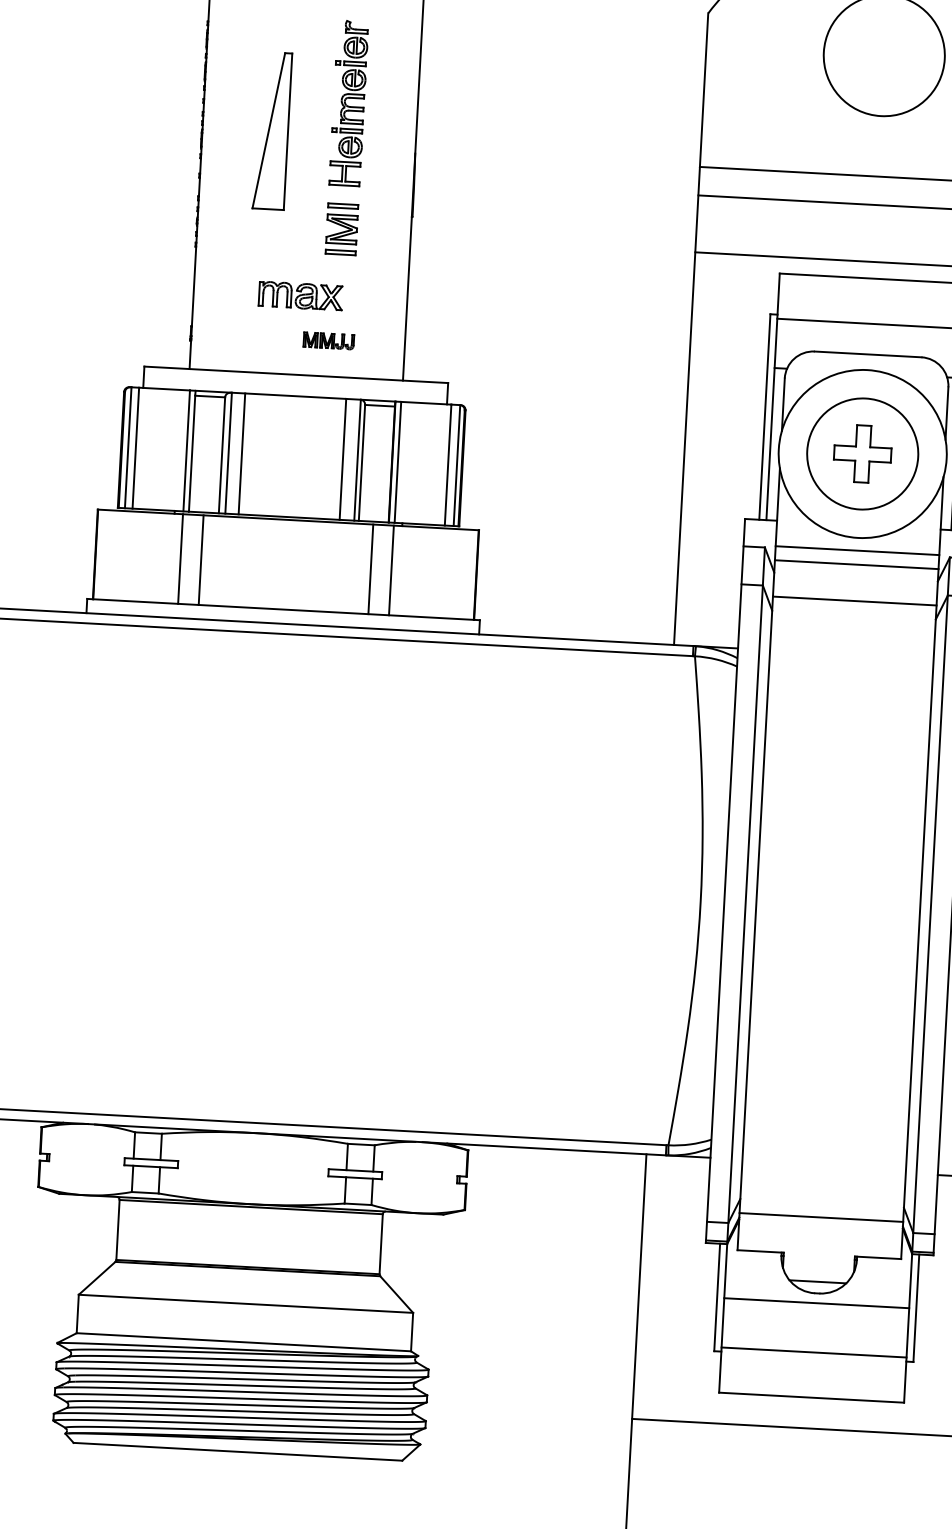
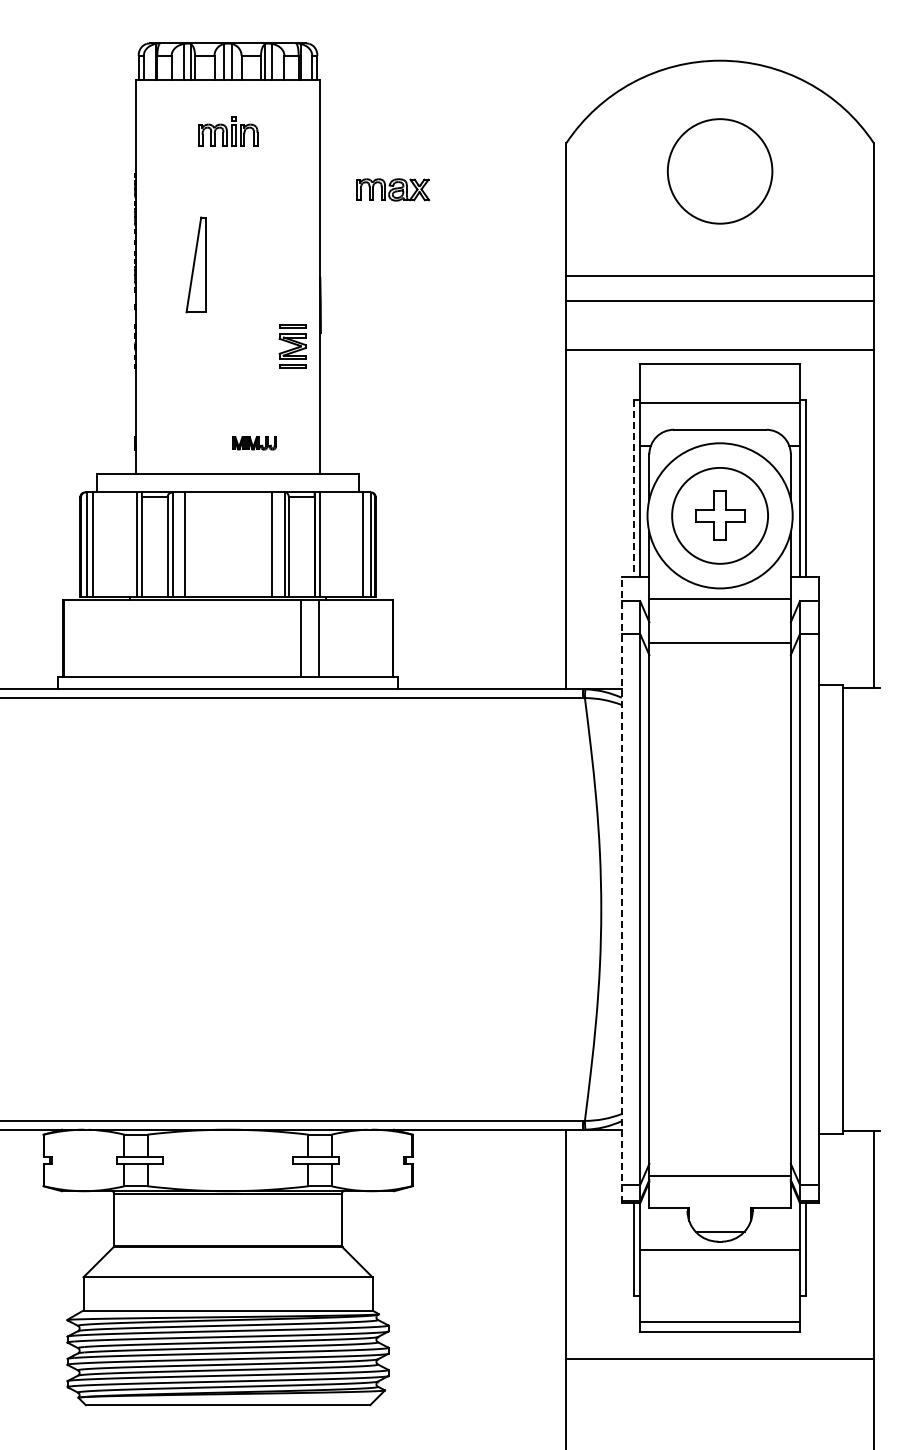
part: (348, 103) -> (260, 237), removed
part: (271, 130) -> (195, 264), size x0.7
part: (341, 229) -> (292, 346), moved
part: (301, 295) -> (393, 189), moved
line: (764, 416) -> (633, 488), solid -> dashed
line: (180, 559) -> (136, 638), removed
line: (200, 560) -> (154, 638), removed
line: (856, 564) -> (719, 611), removed
line: (725, 879) -> (621, 889), solid -> dashed
line: (814, 1352) -> (720, 1321), moved

